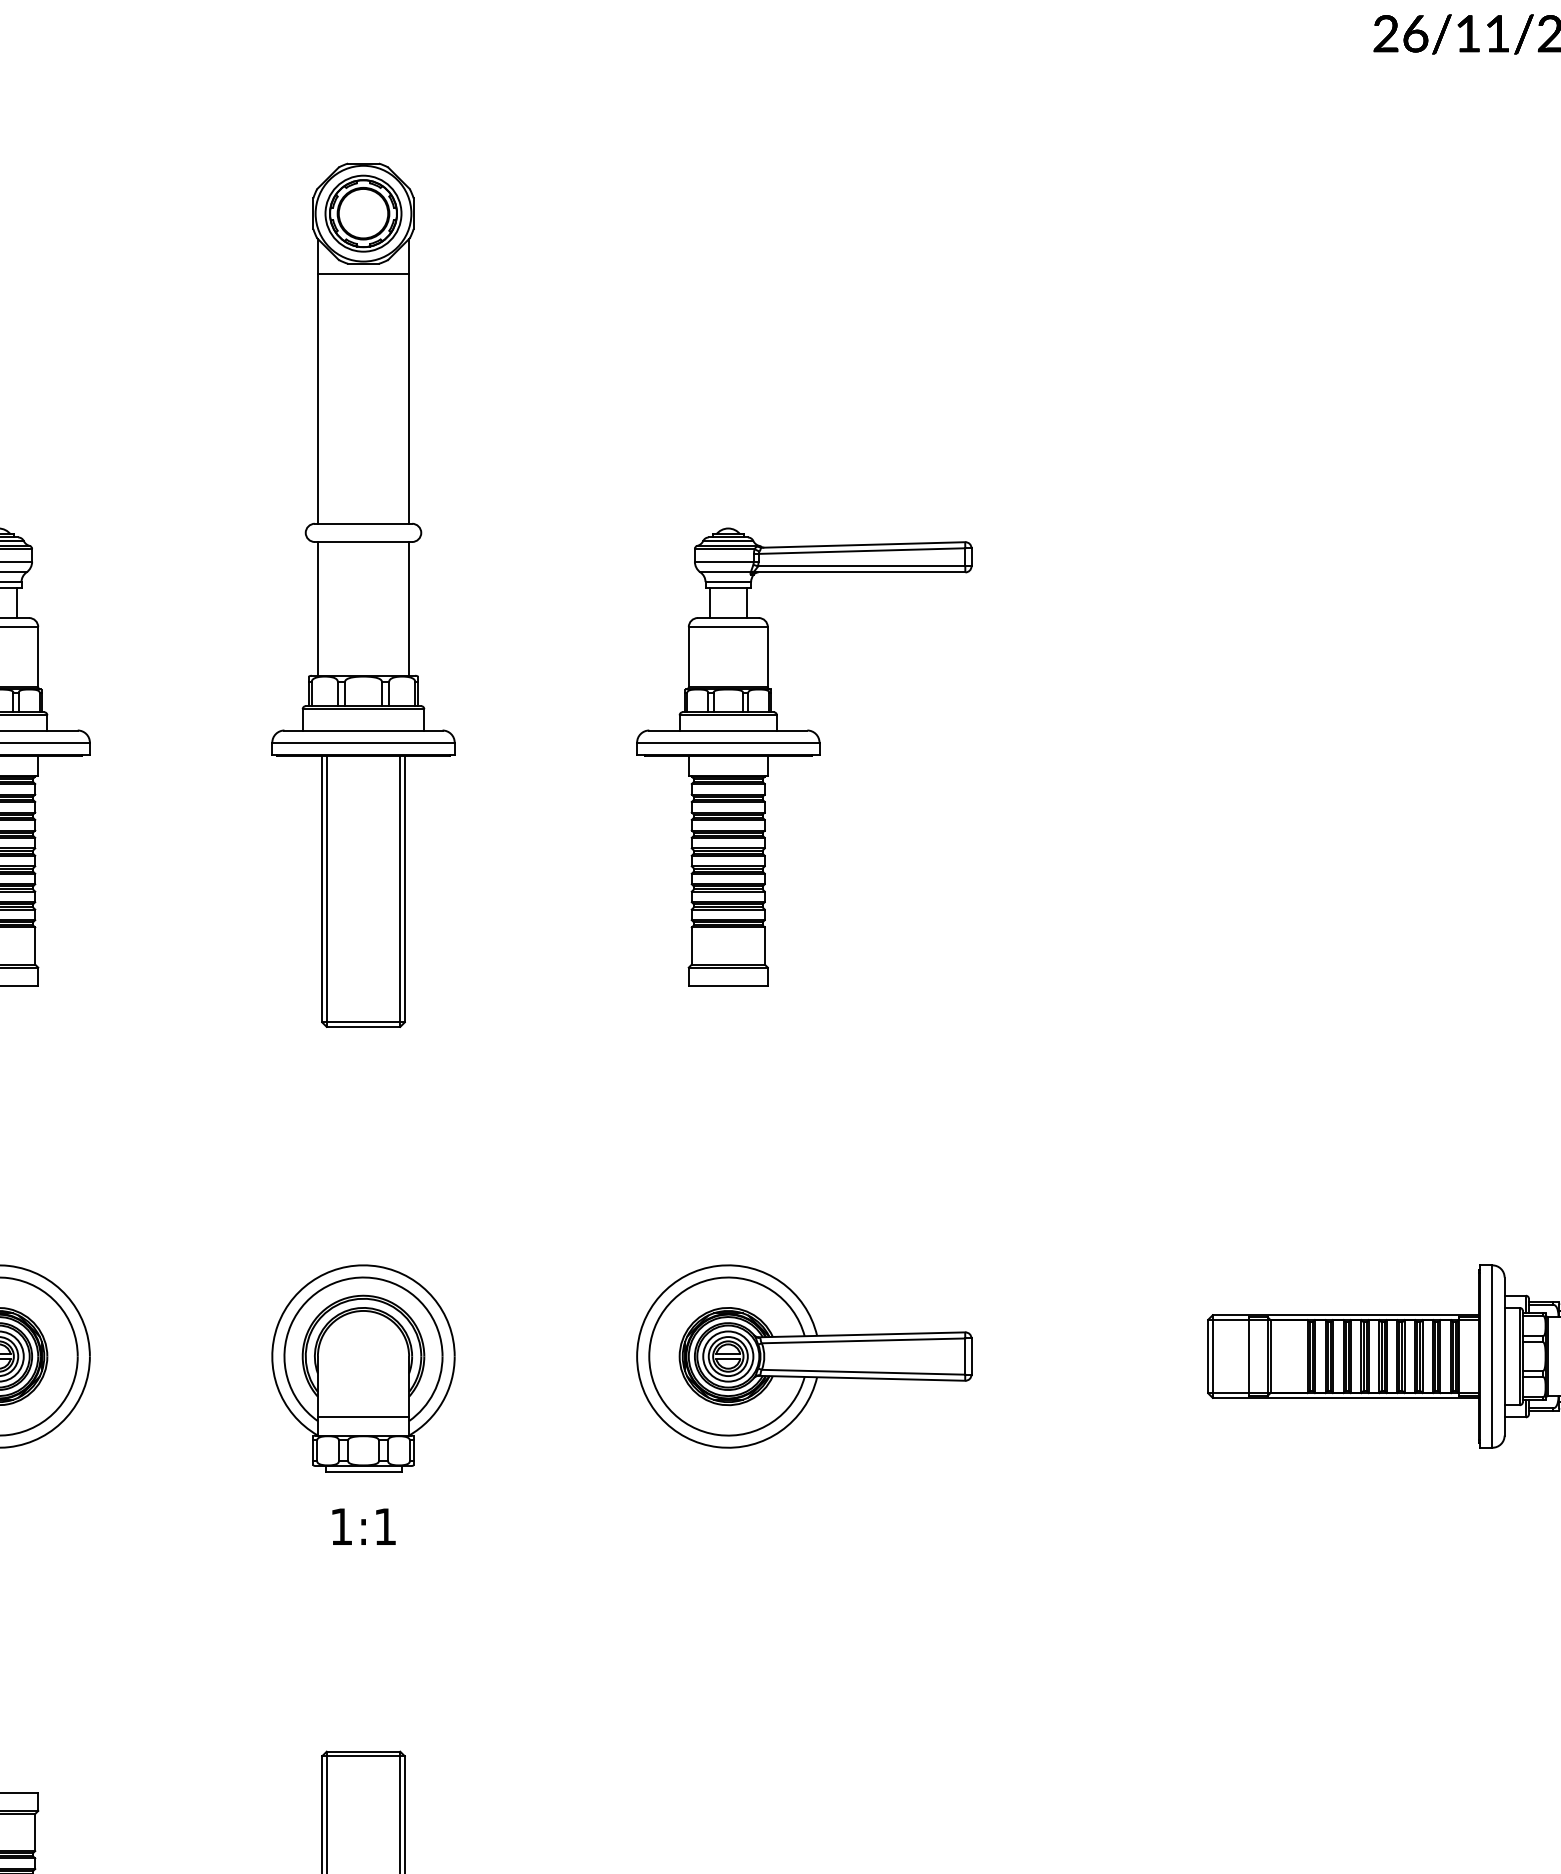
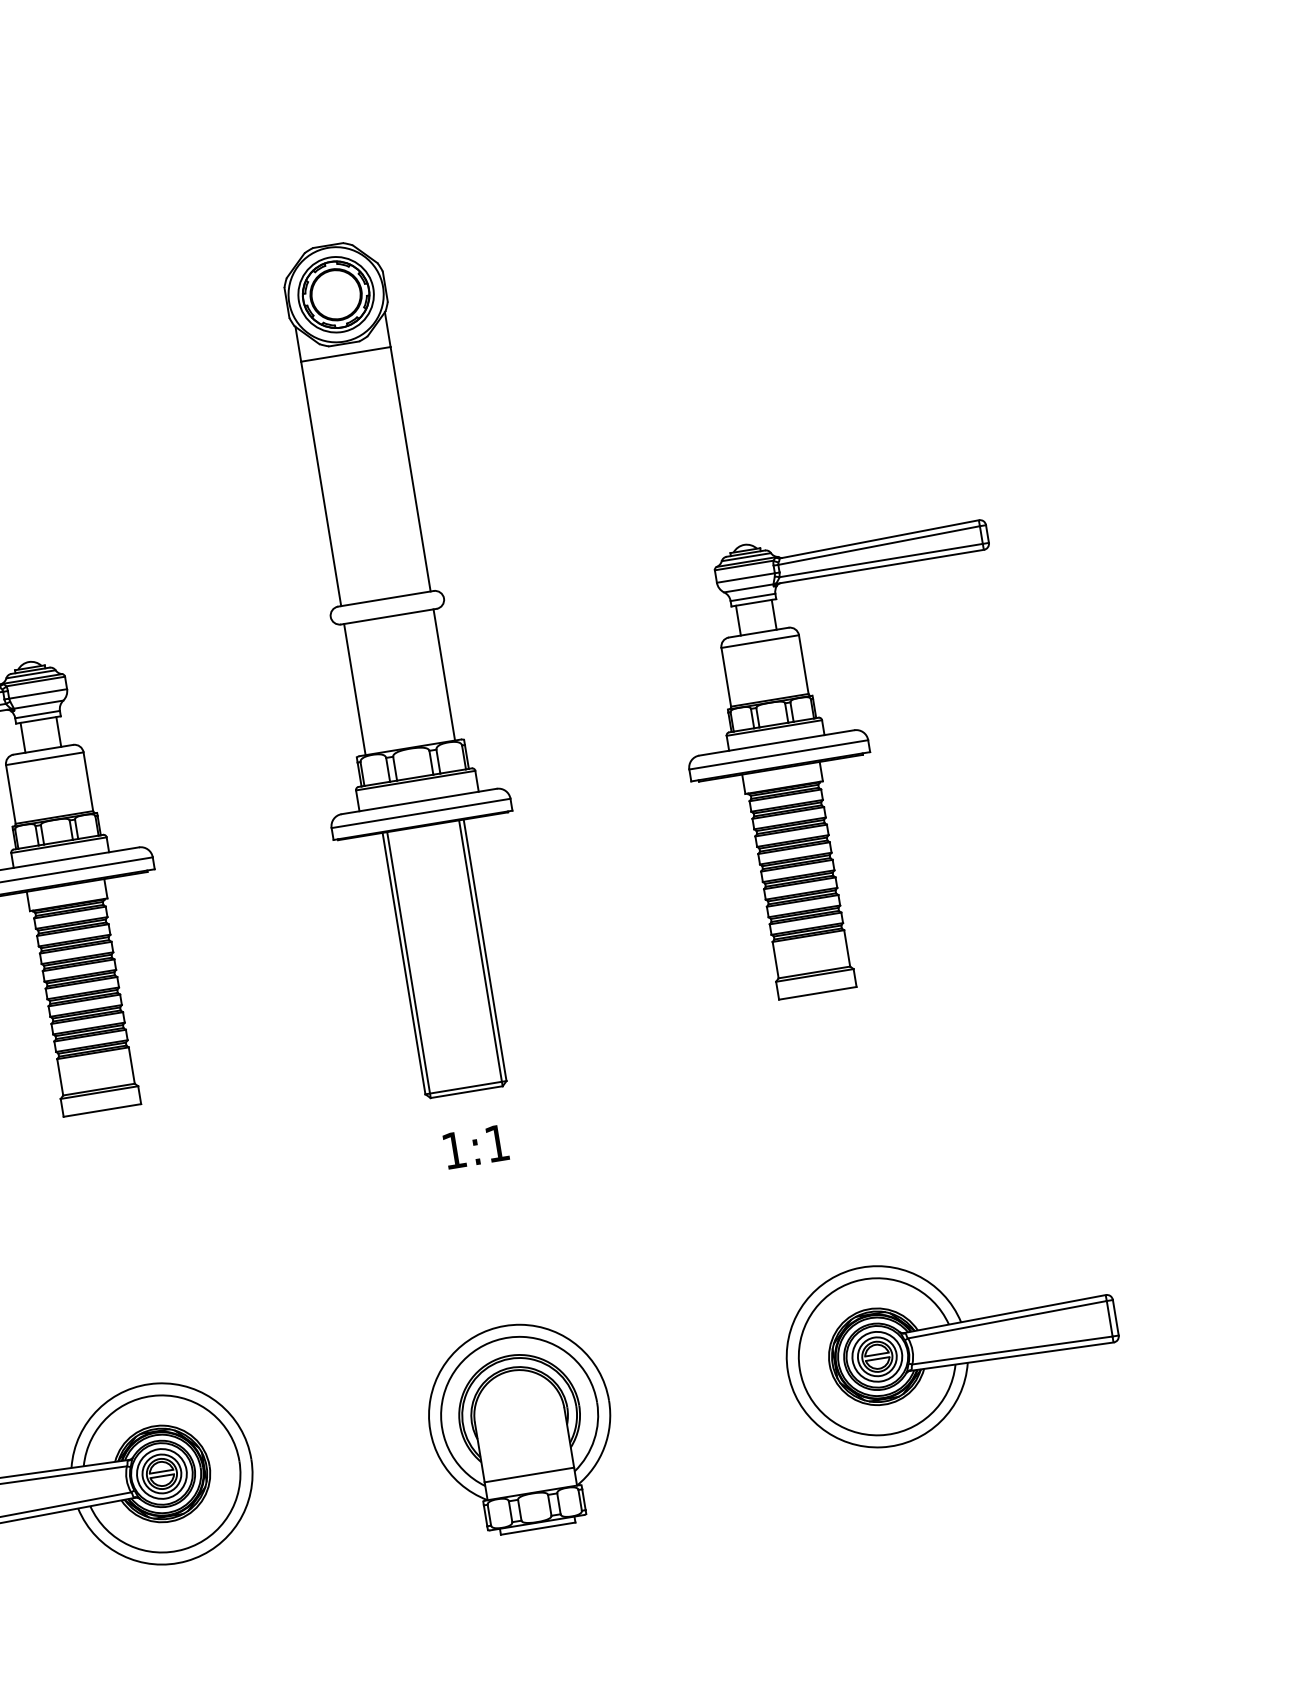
text: (363, 1526) -> (475, 1146), moved

